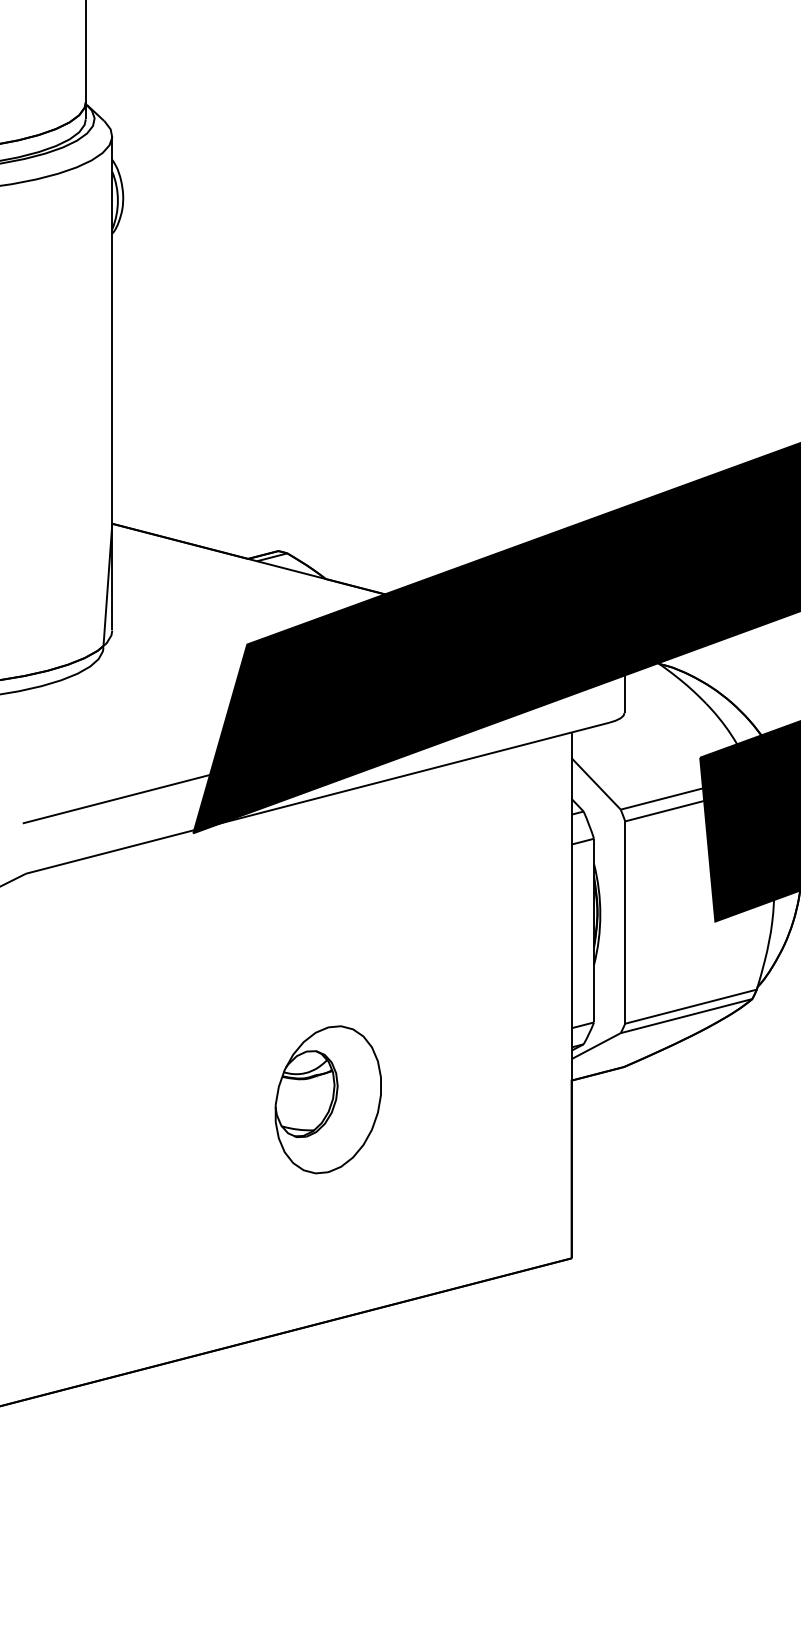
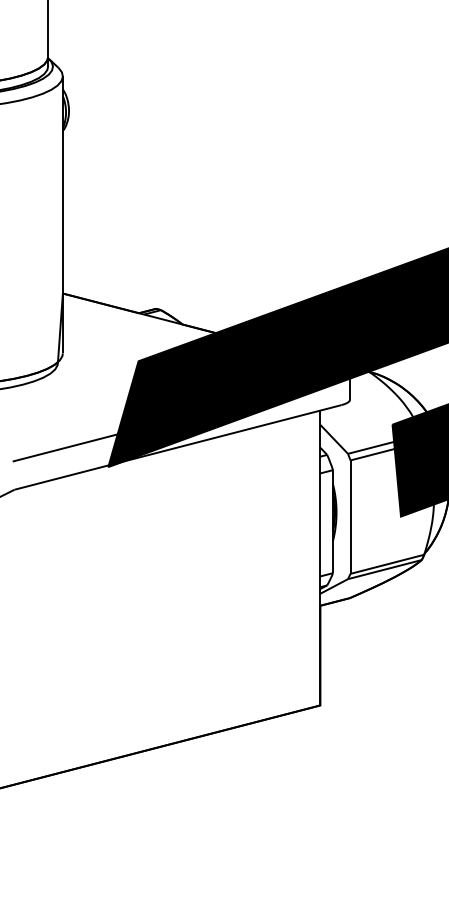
part: (327, 1099) -> (183, 616), removed

